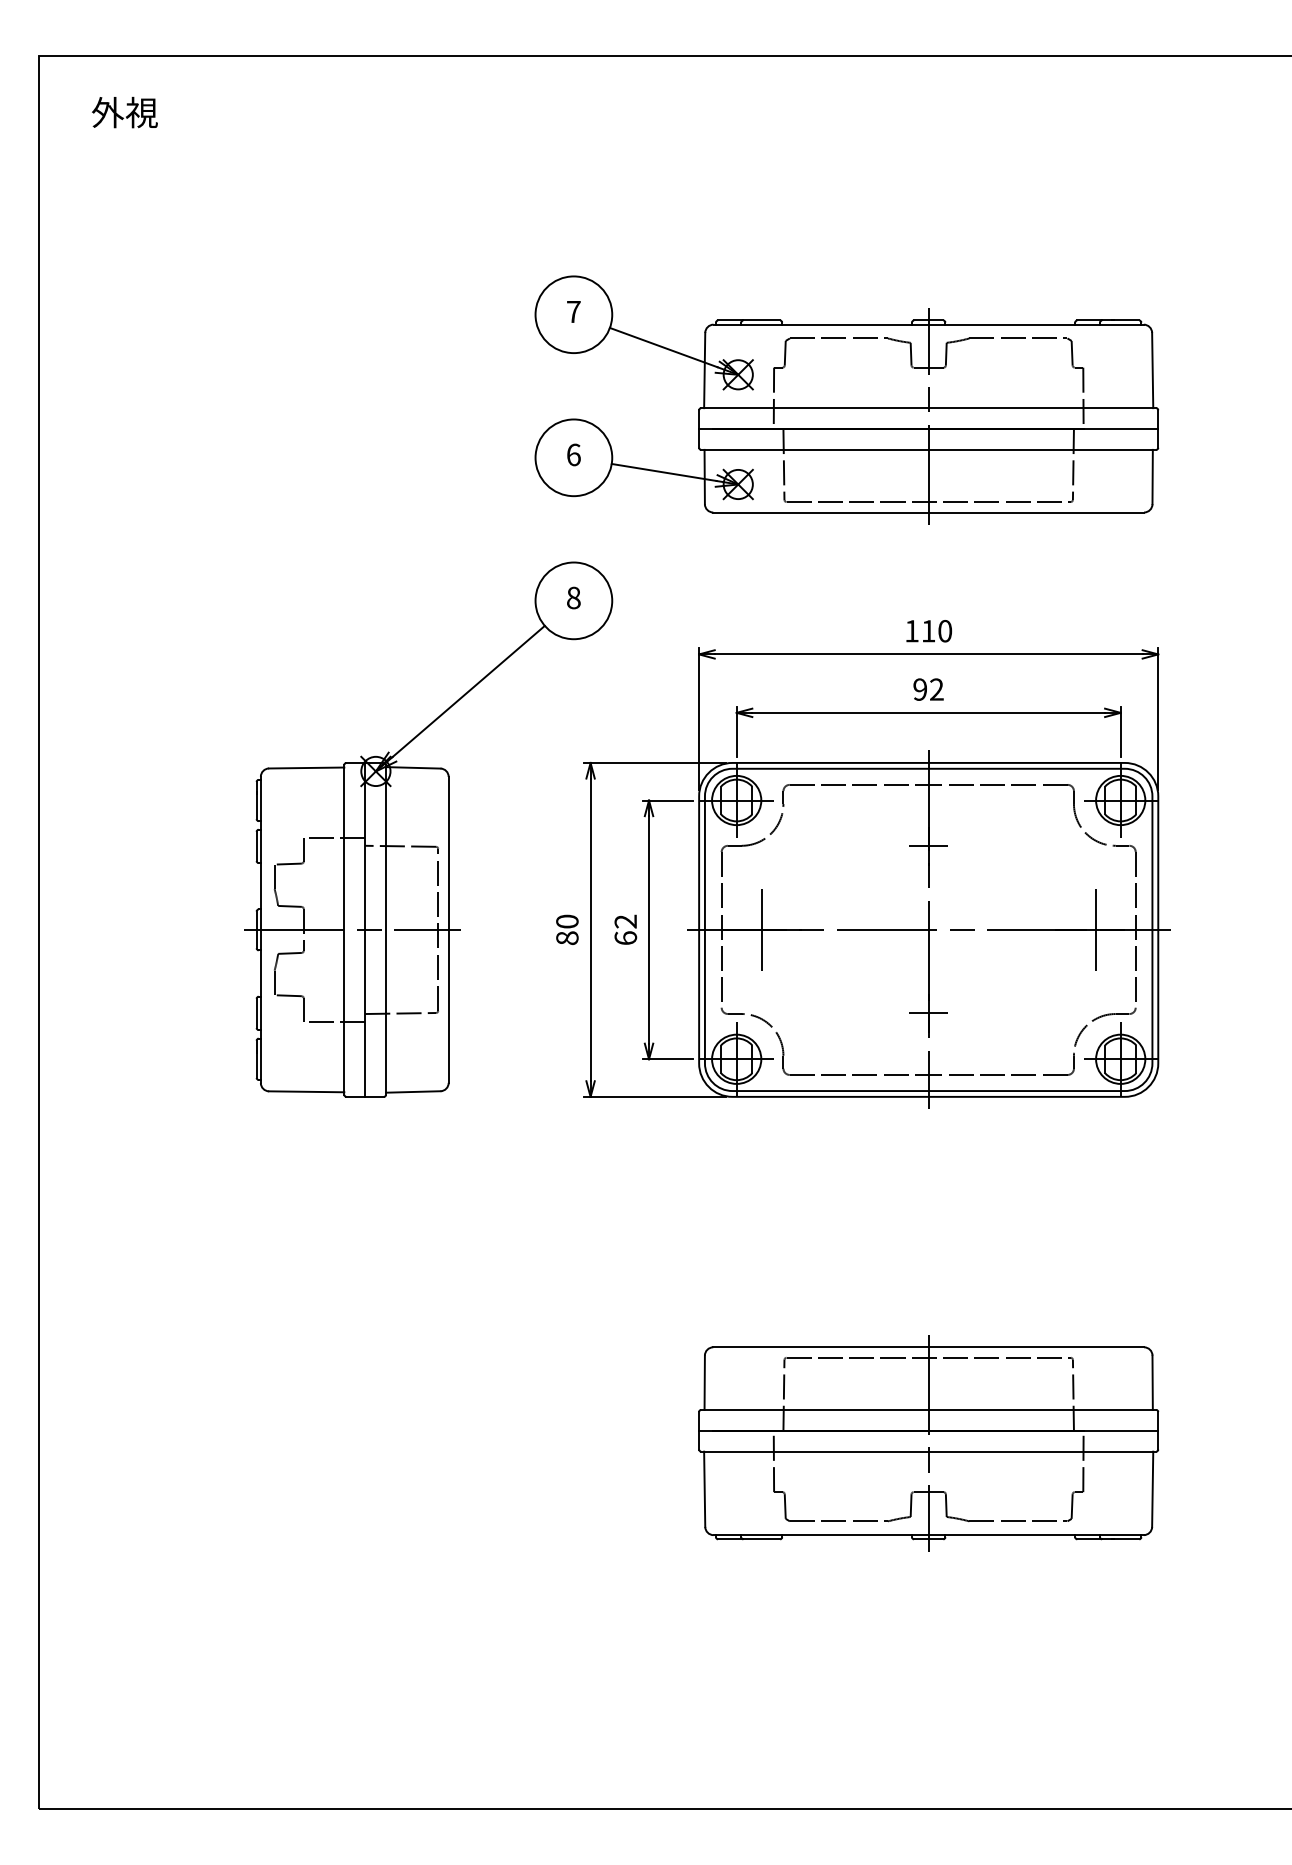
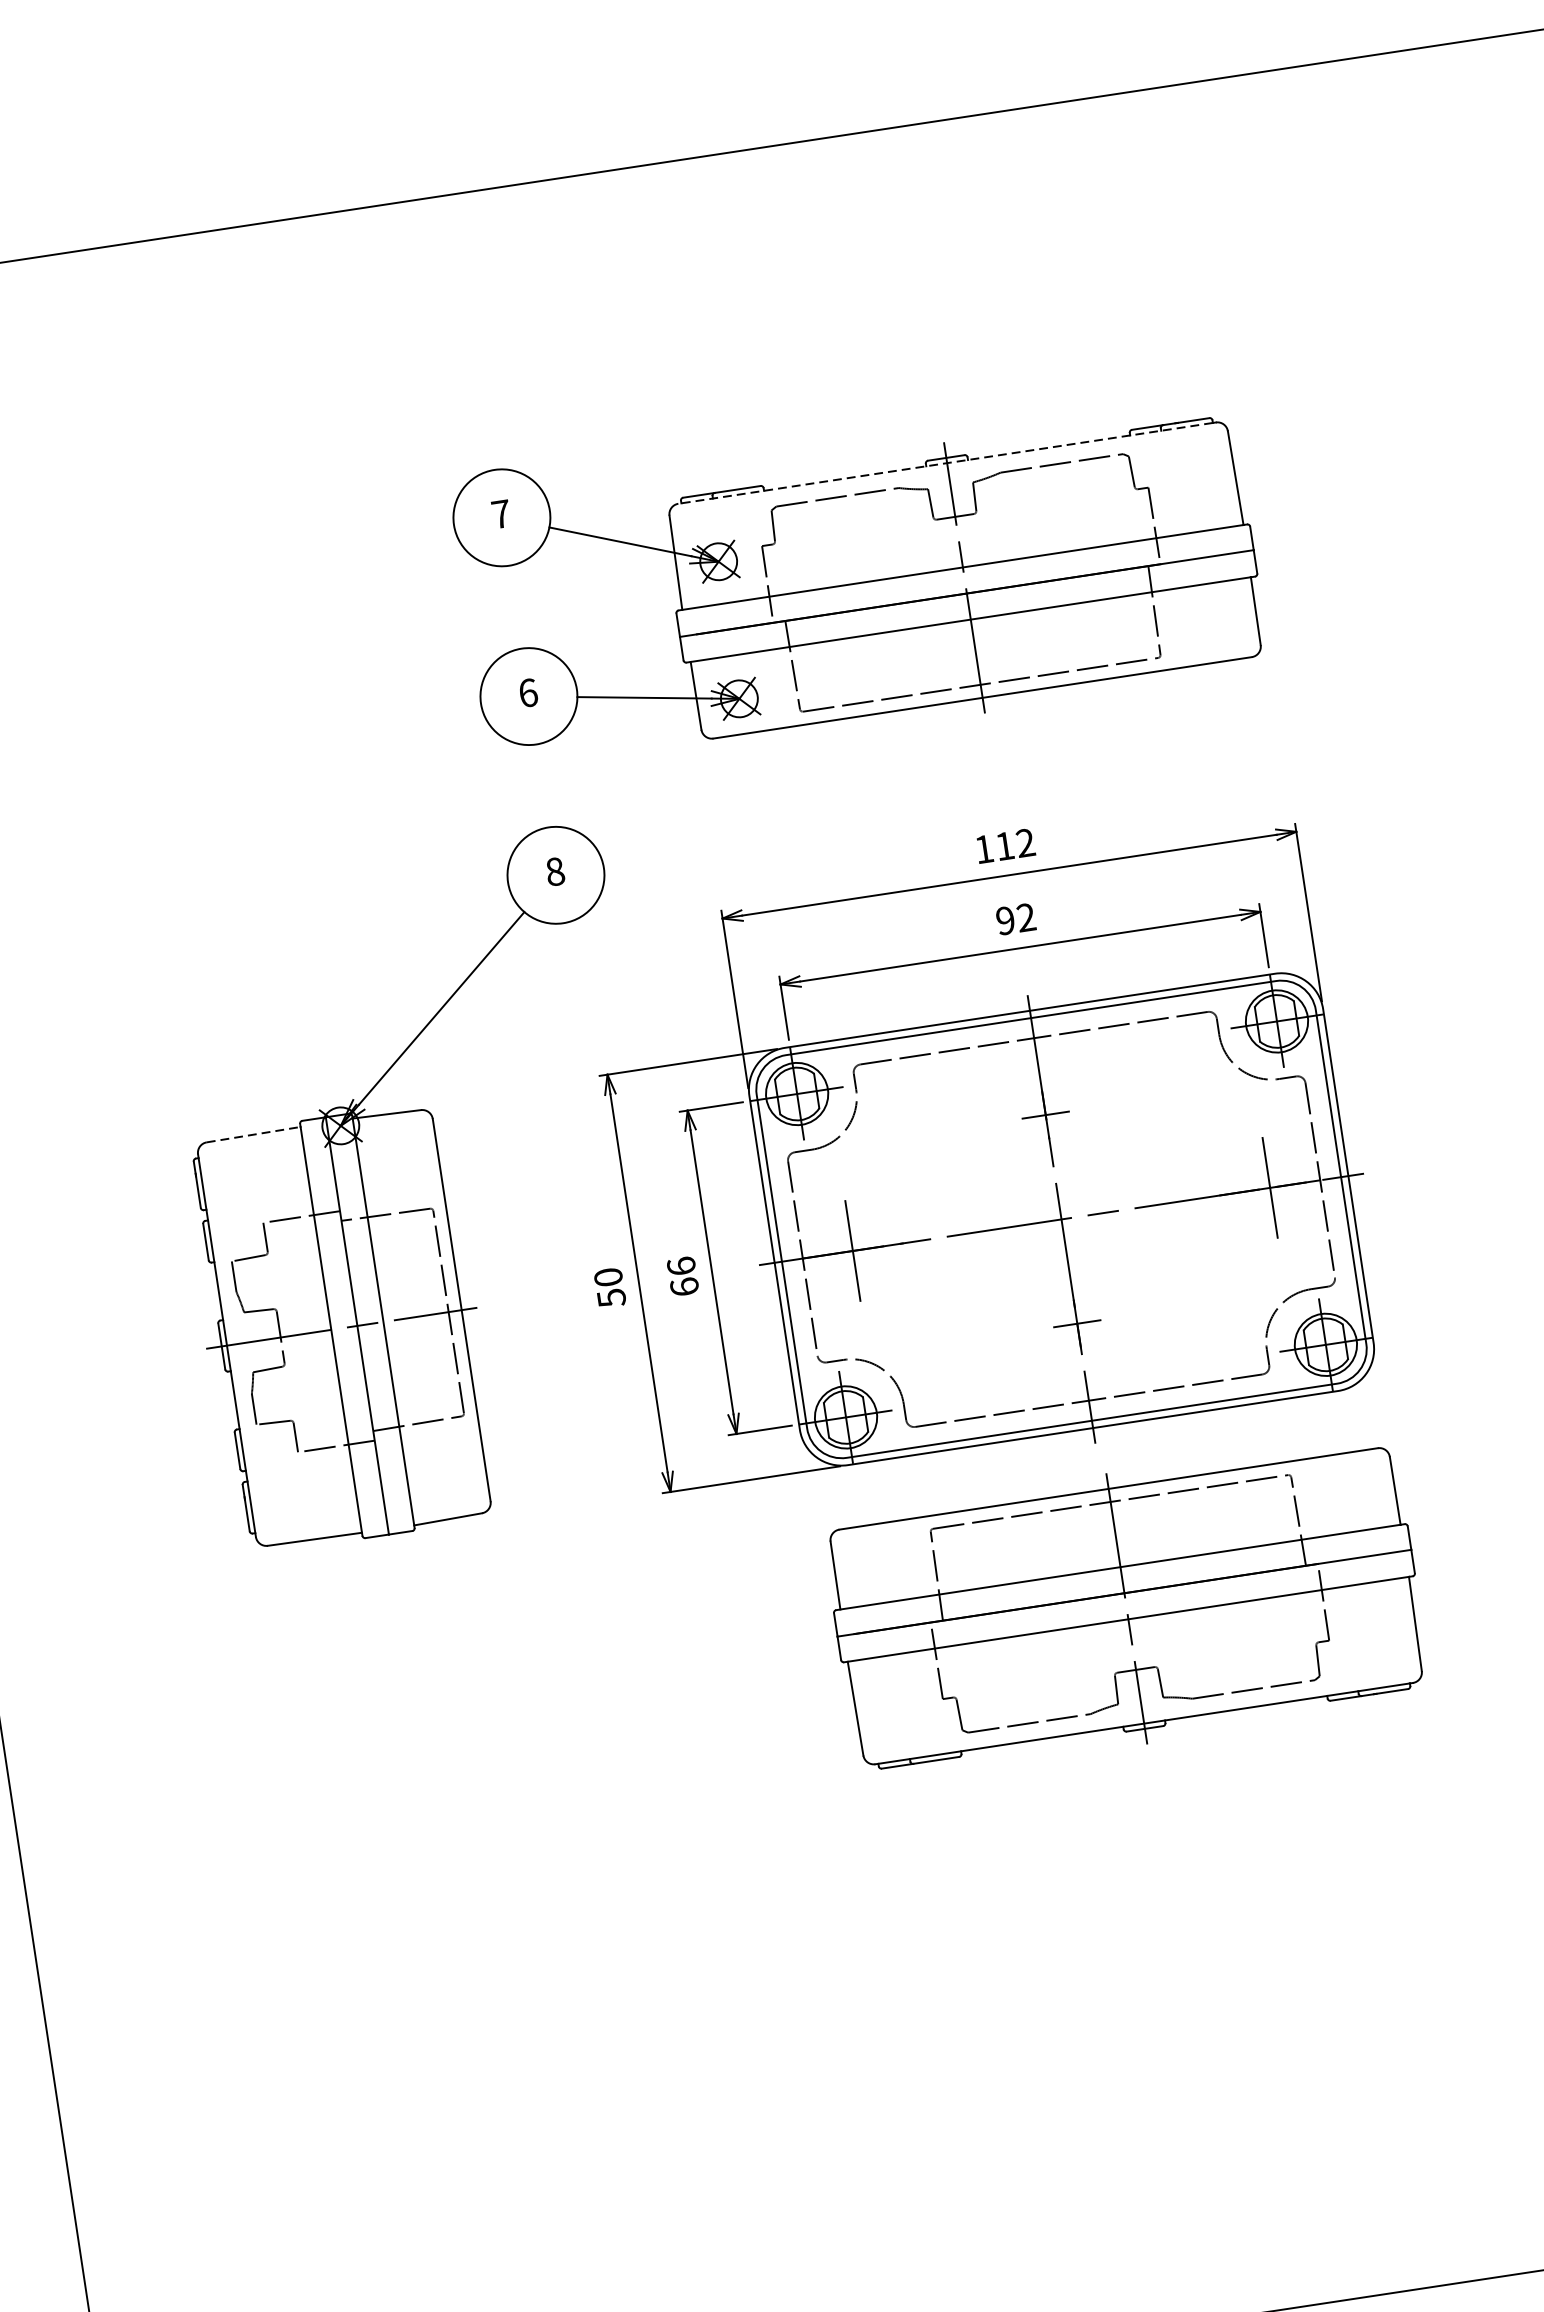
line: (927, 324) -> (945, 463), solid -> dashed
text: (945, 631) -> (1026, 843), 110 -> 112
line: (306, 768) -> (253, 1135), solid -> dashed
text: (625, 921) -> (681, 1266), 62 -> 66
text: (567, 938) -> (611, 1298), 80 -> 50
part: (928, 1443) -> (1126, 1609), moved

